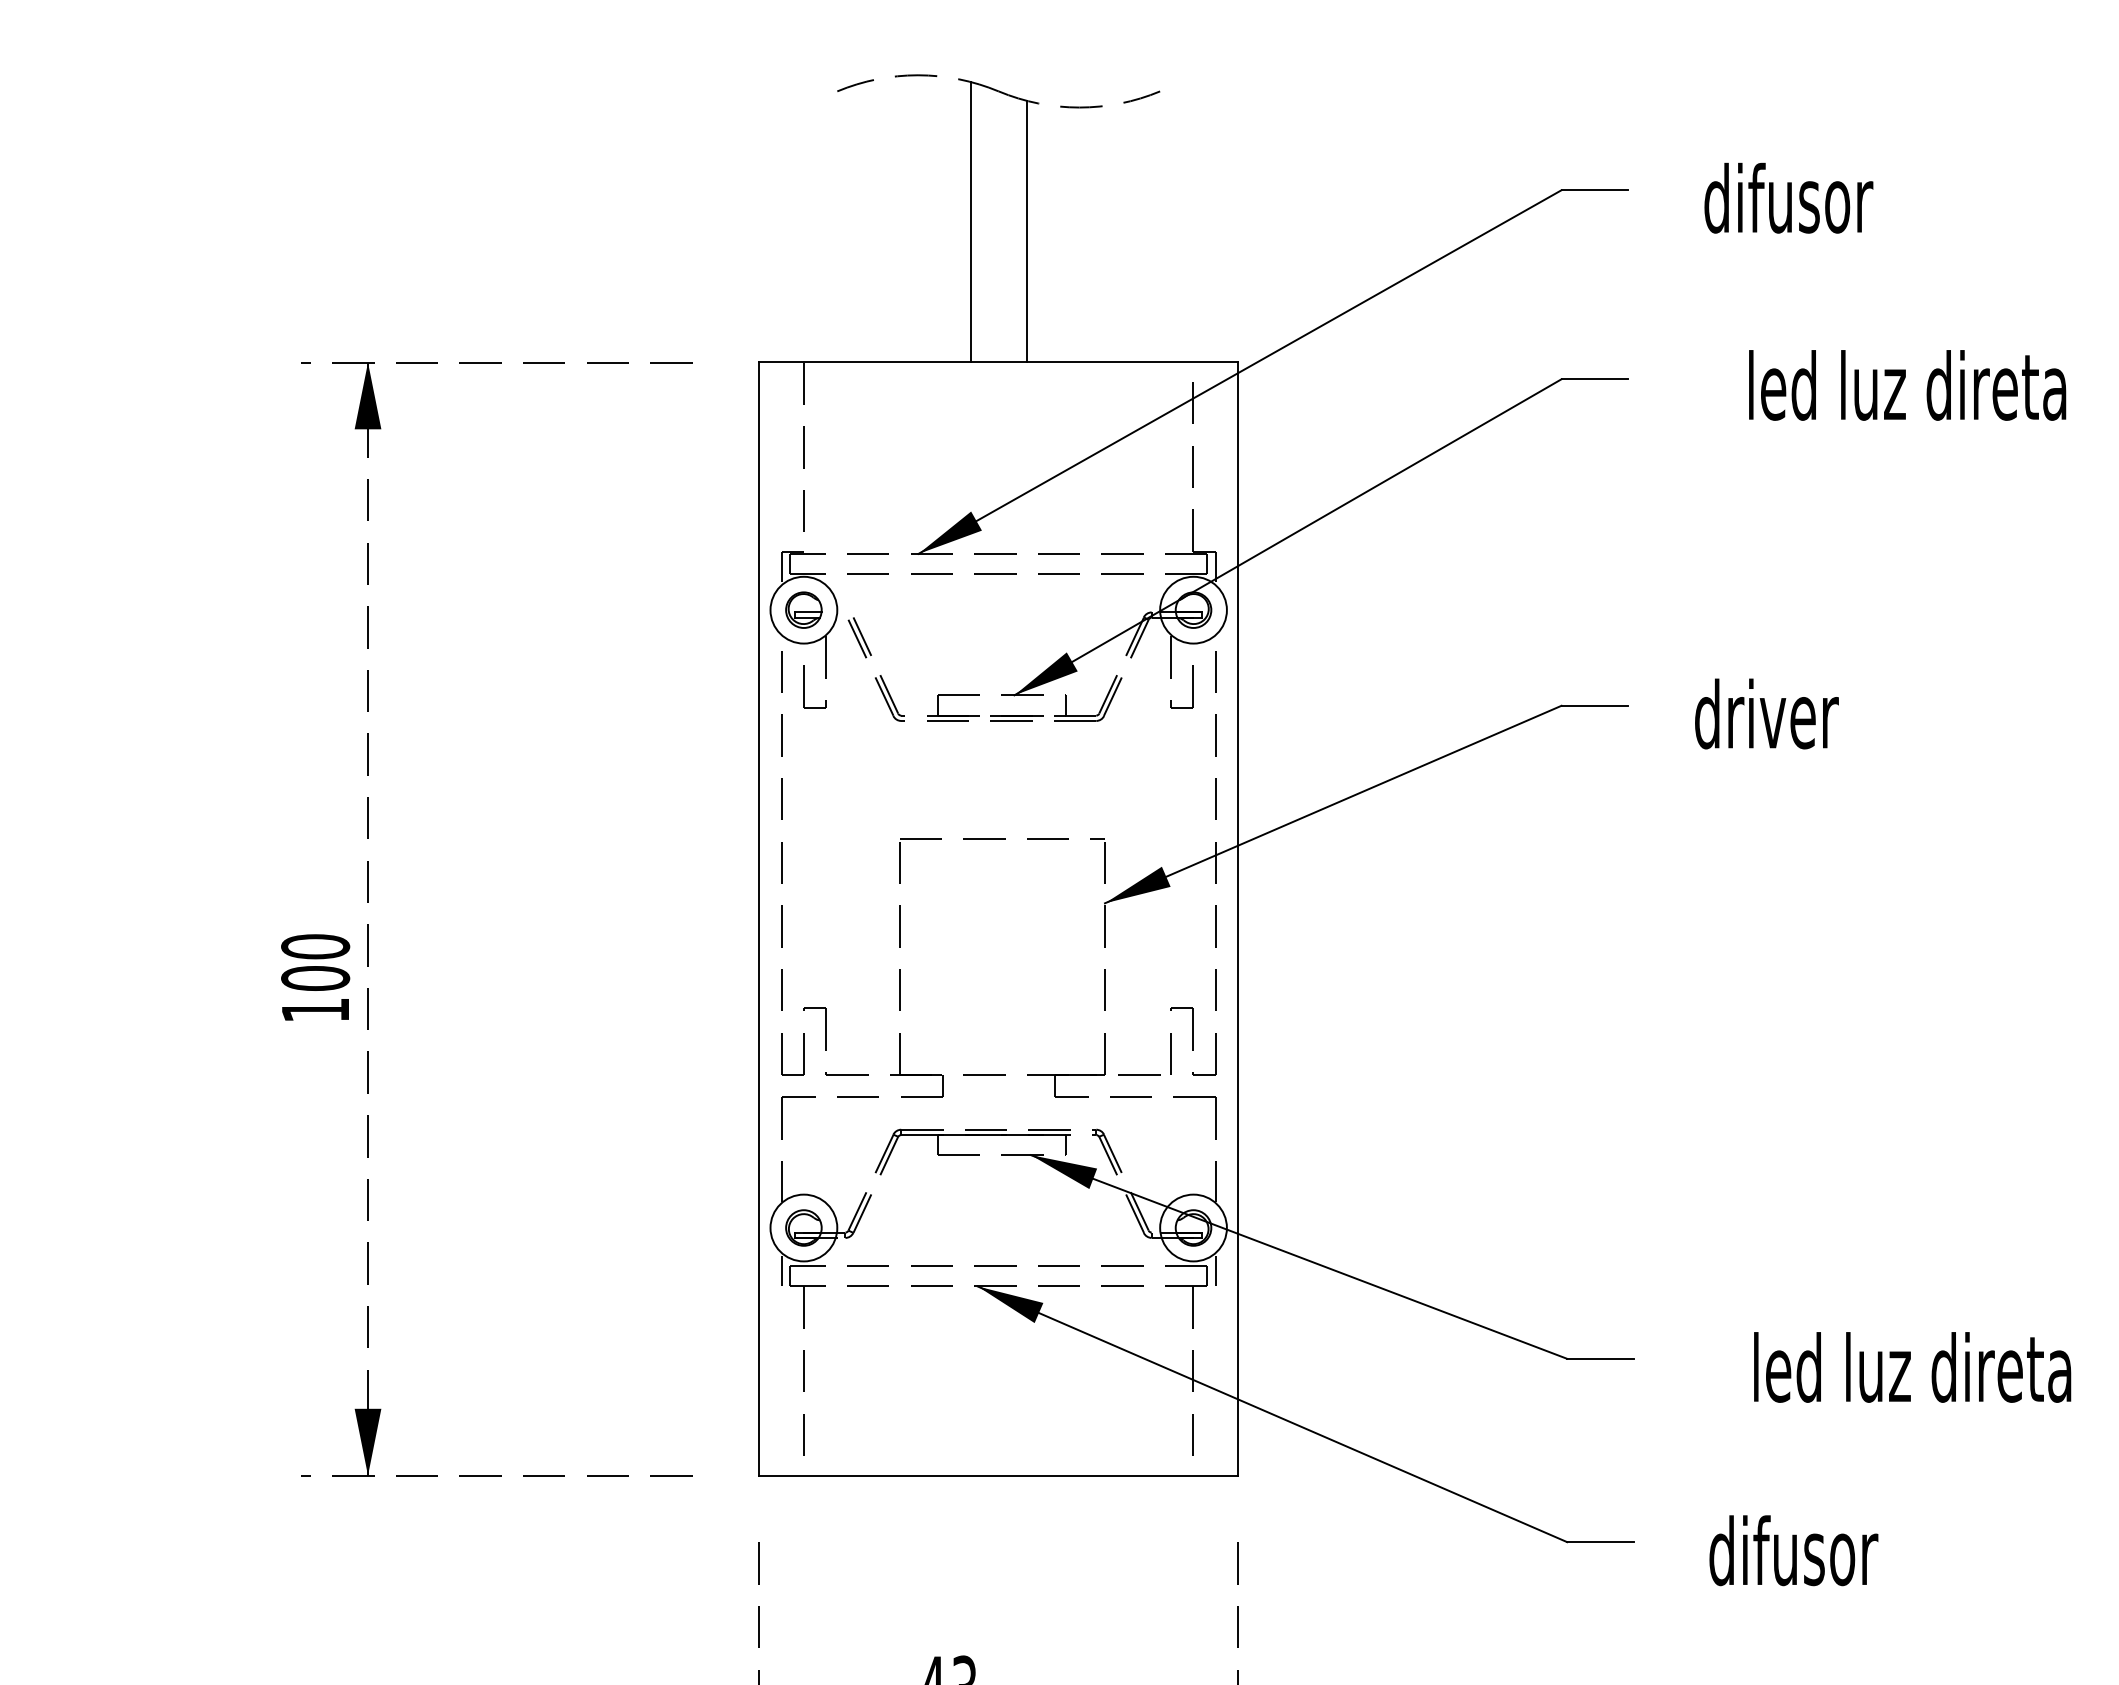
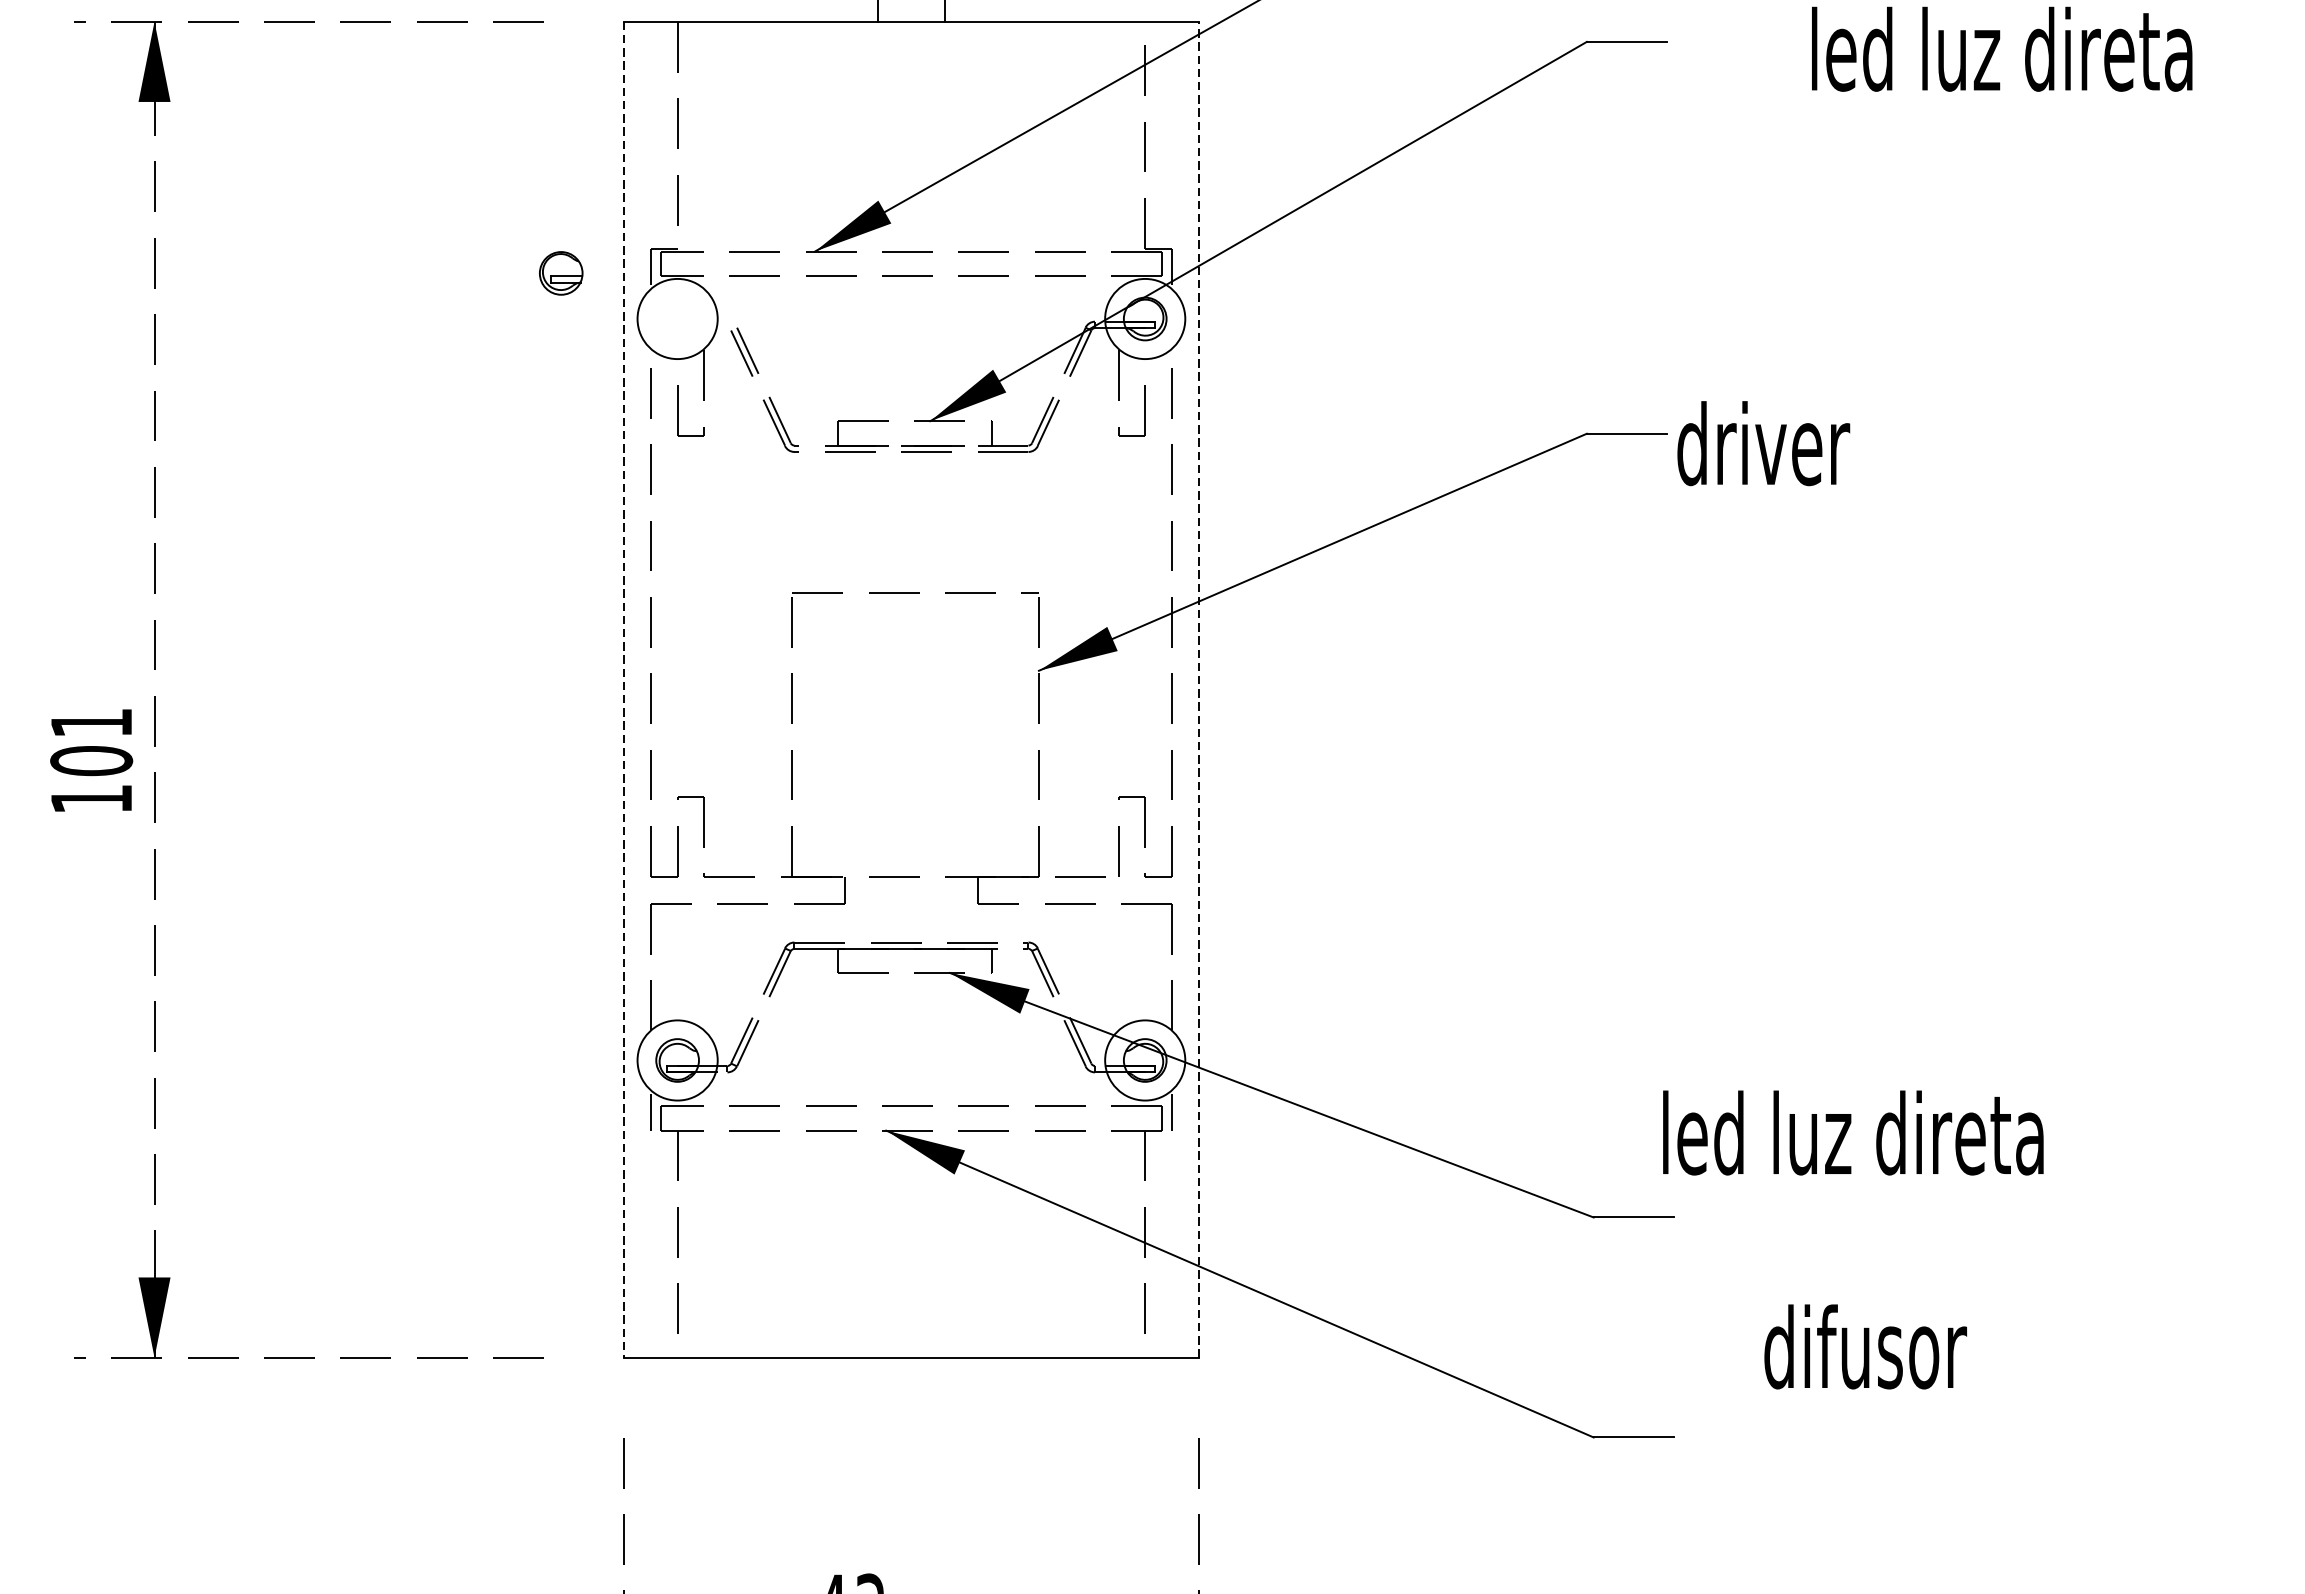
part: (803, 609) -> (560, 272), moved
text: (1766, 713) -> (1763, 443), moved
line: (759, 919) -> (624, 690), solid -> dashed
line: (1238, 919) -> (1199, 690), solid -> dashed
text: (315, 946) -> (91, 722), 100 -> 101
text: (1912, 1367) -> (1853, 1133), moved
text: (1793, 1550) -> (1865, 1346), moved

